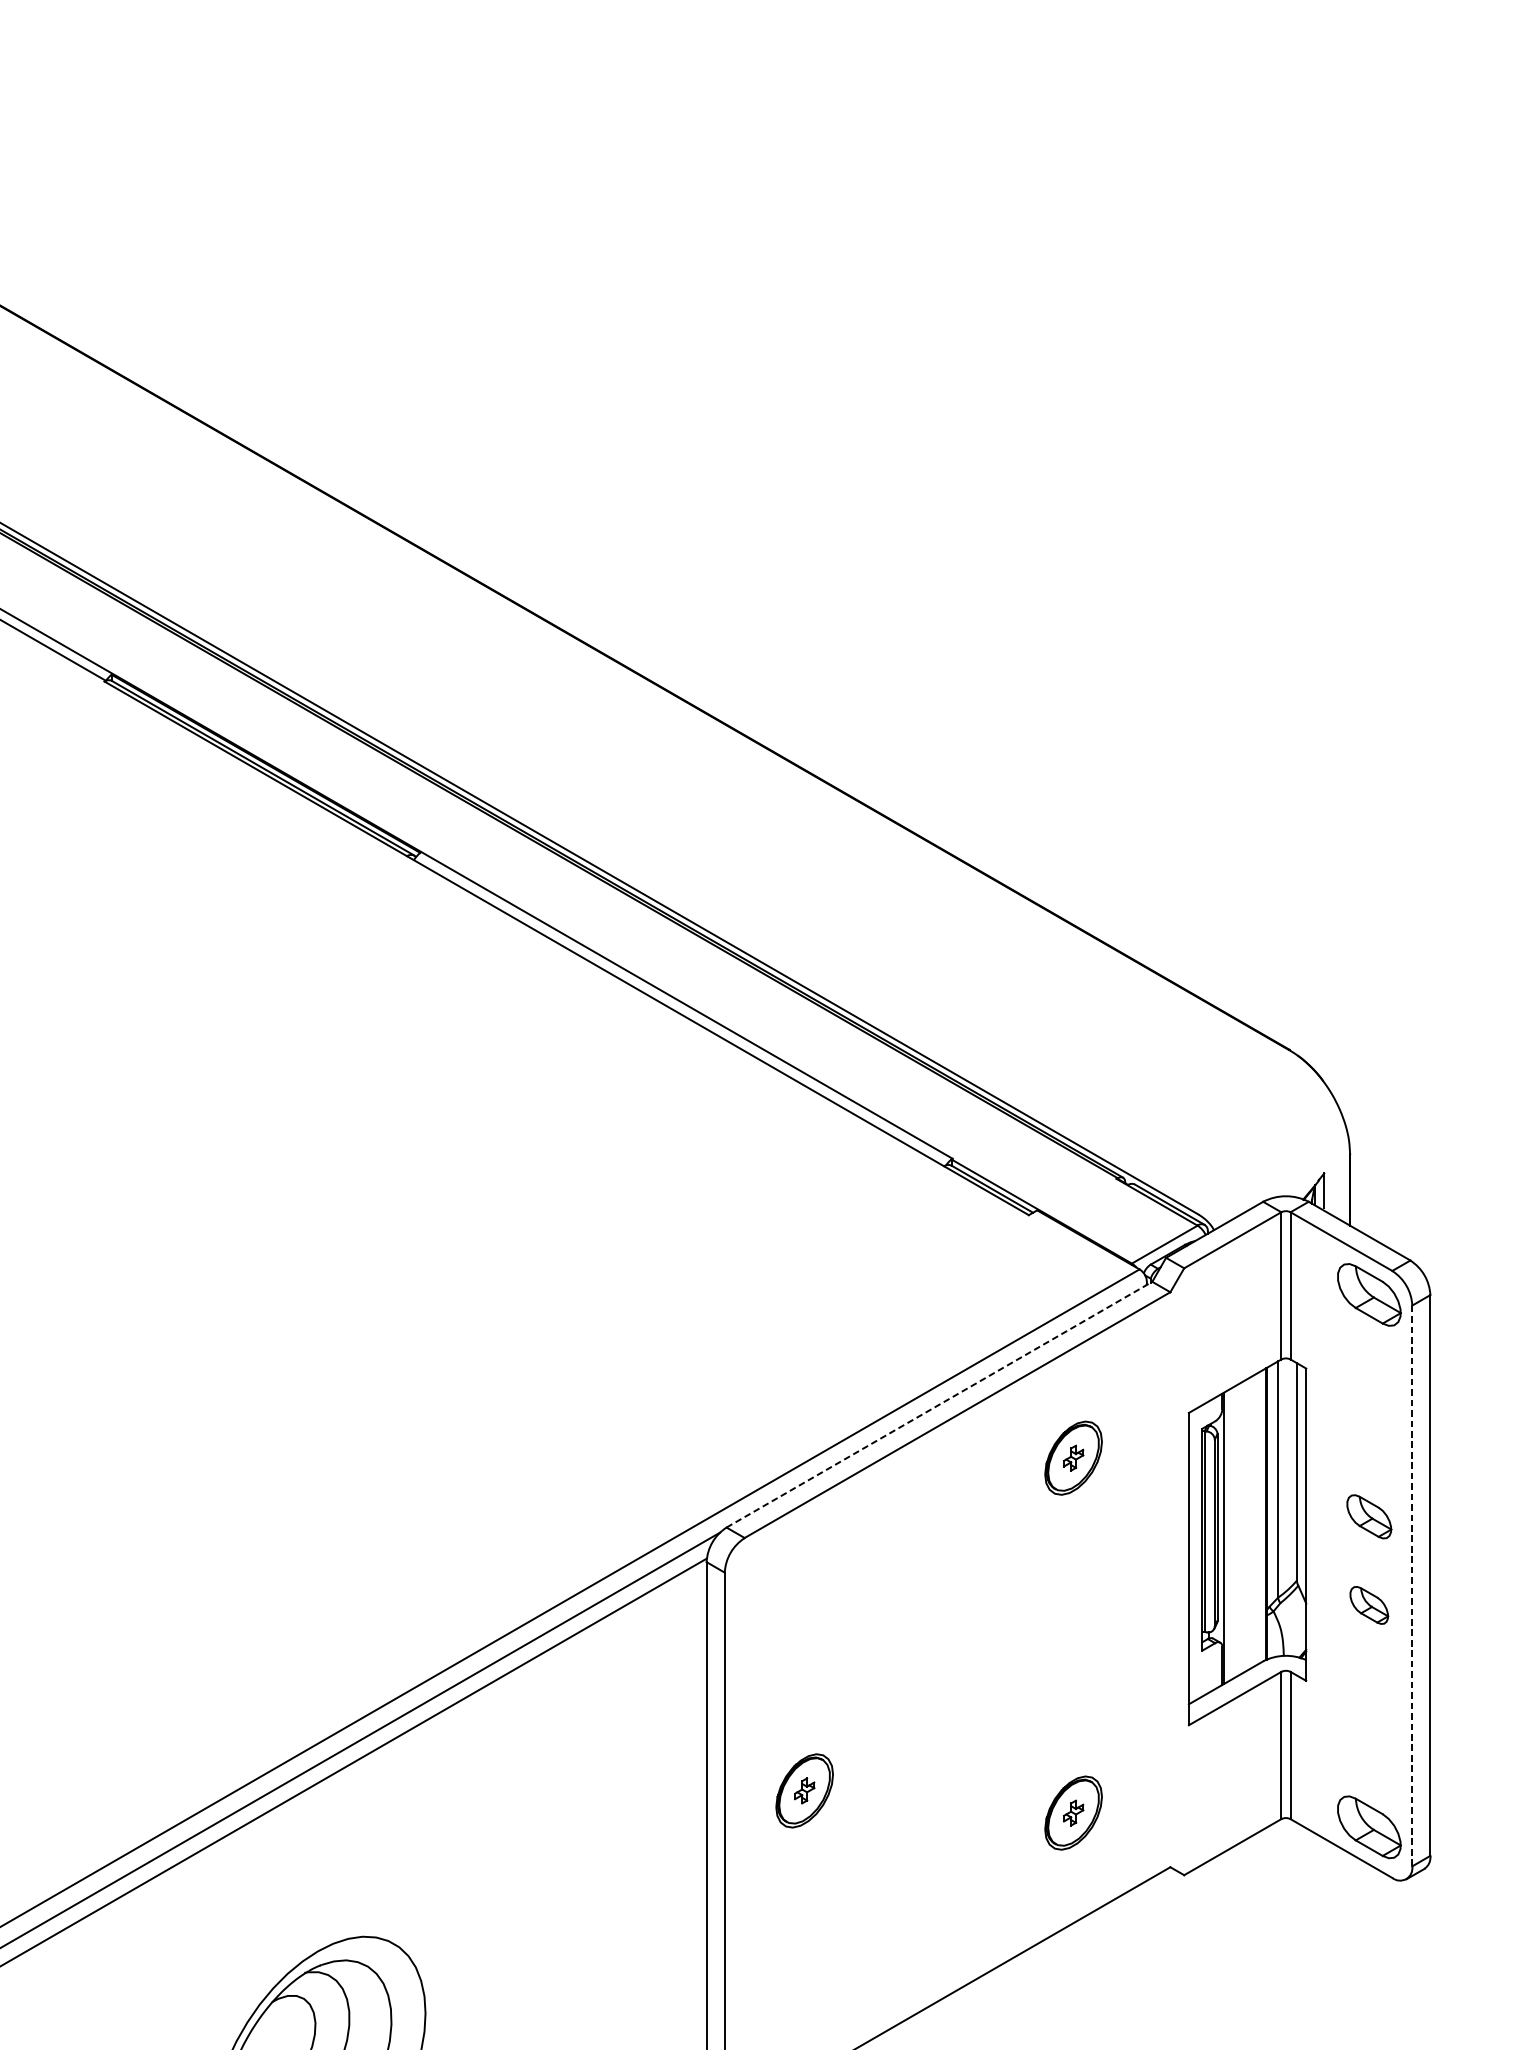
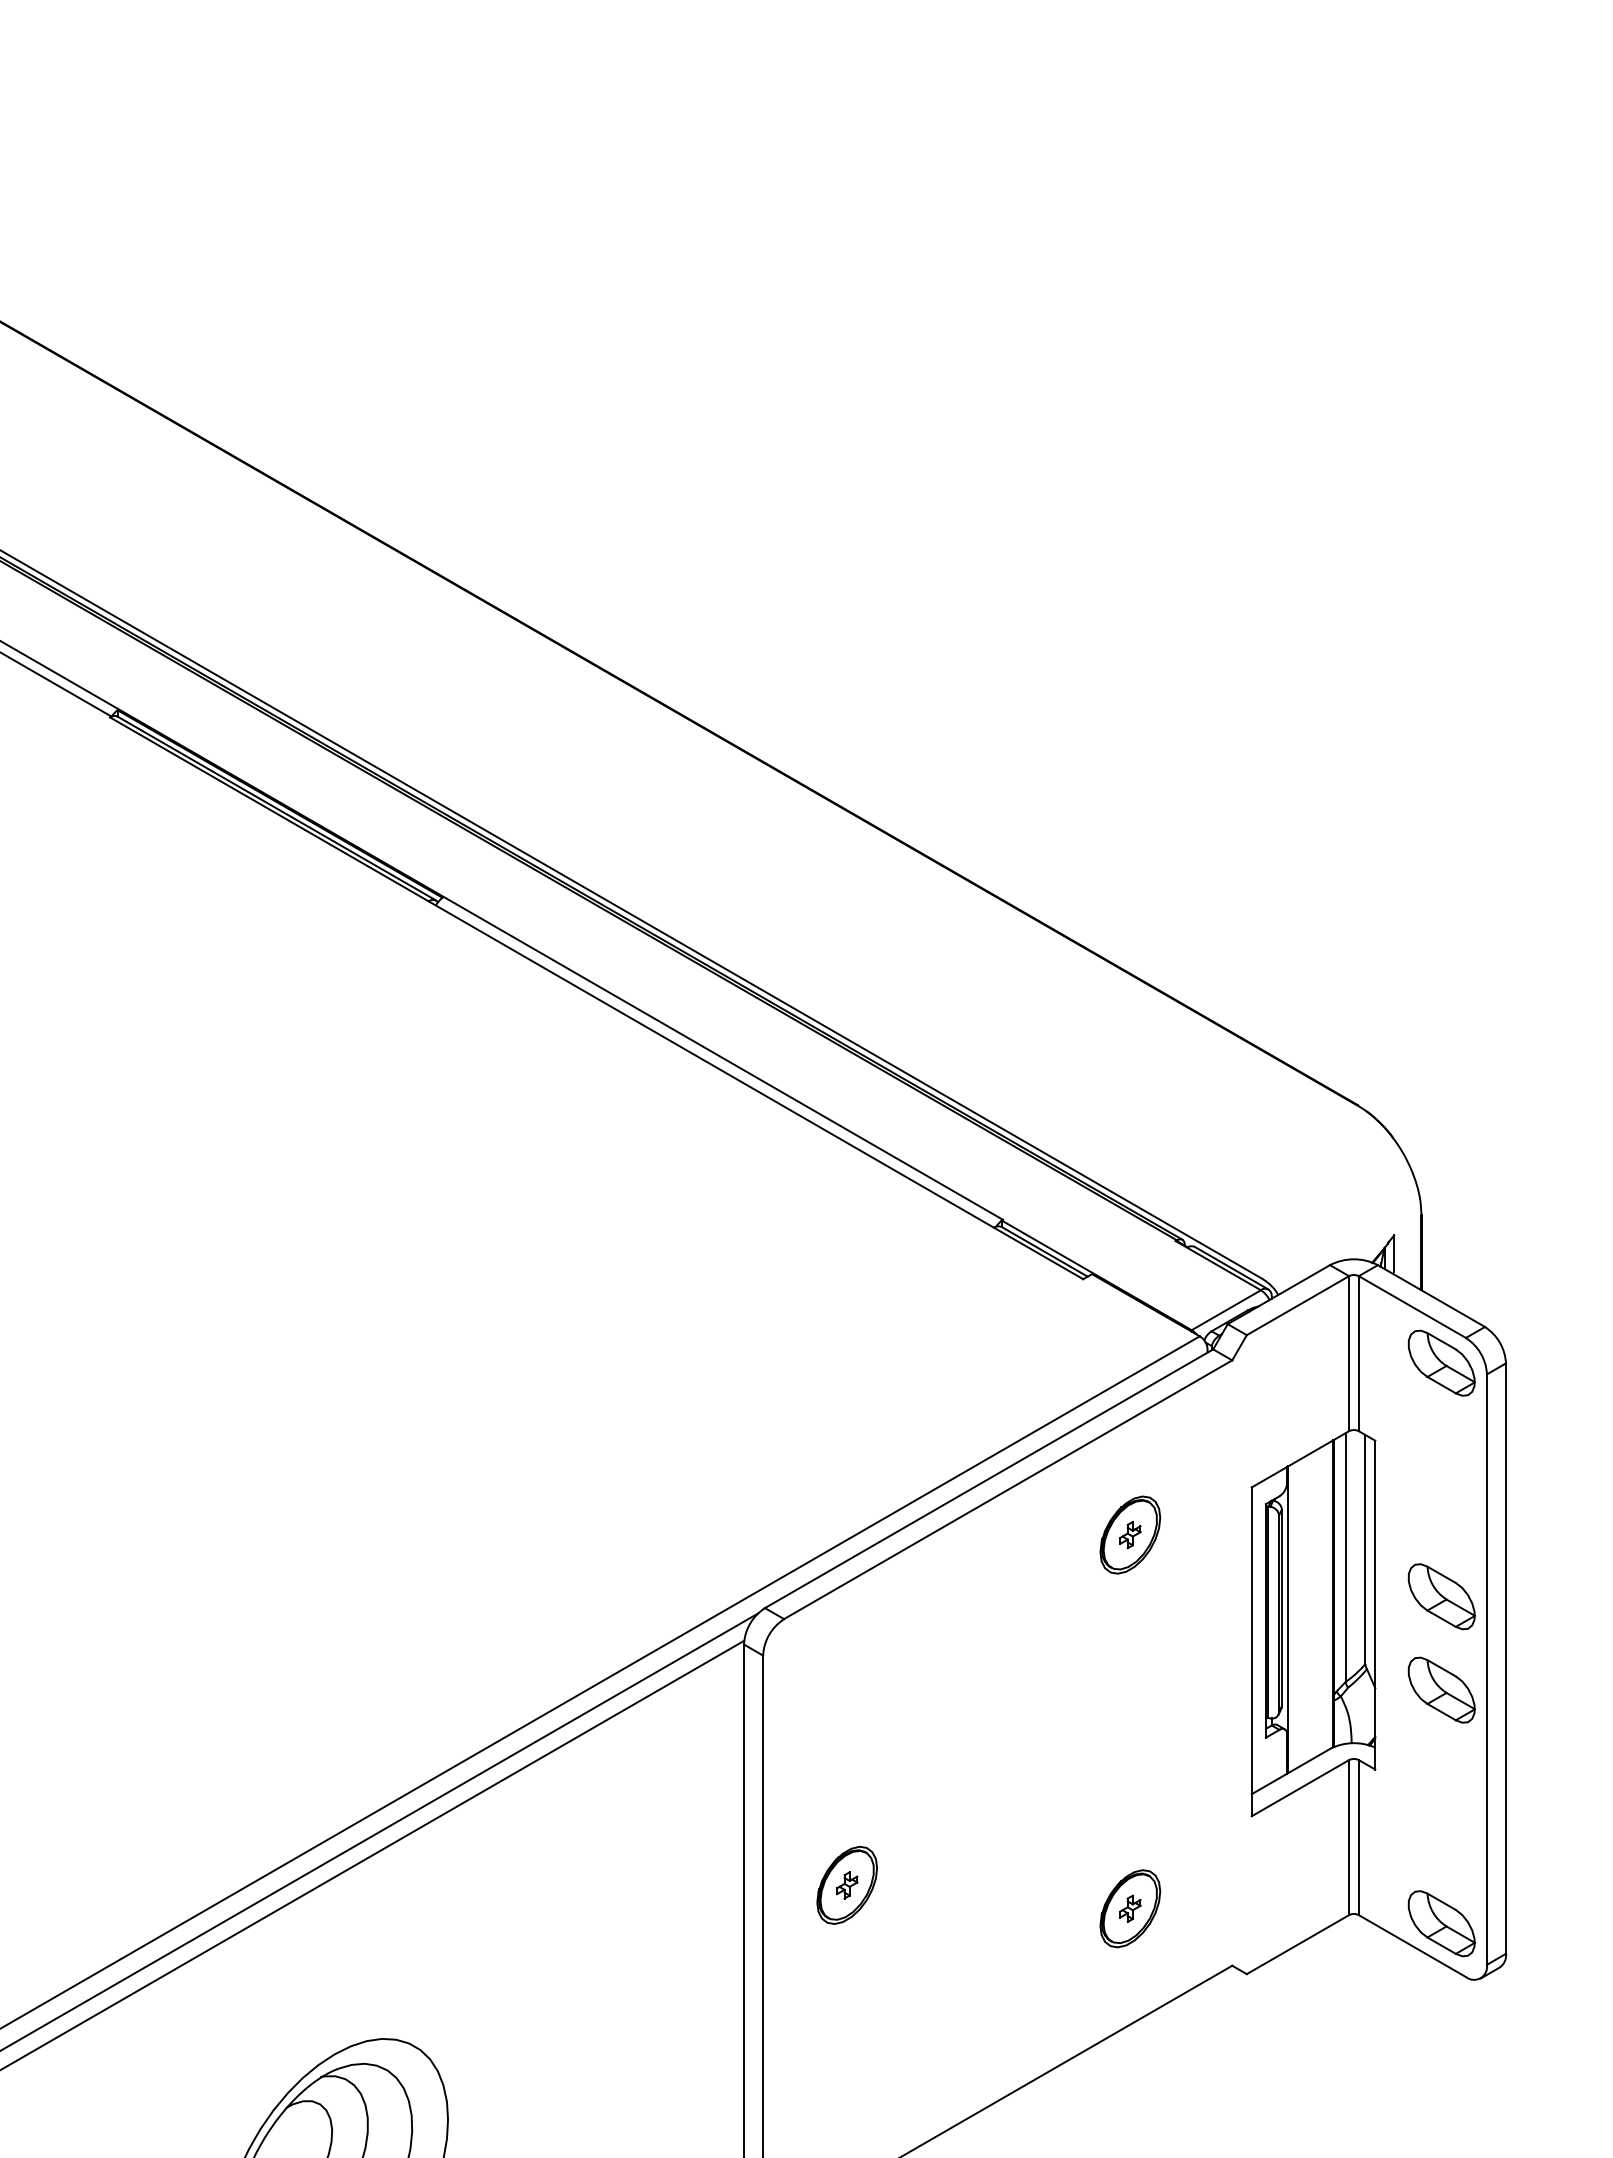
line: (939, 1404) -> (989, 1478), dashed -> solid
part: (1369, 1516) -> (1441, 1596), size x1.43
line: (1411, 1586) -> (1486, 1670), dashed -> solid
part: (1369, 1604) -> (1441, 1689), size x1.67

